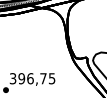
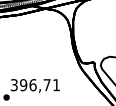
text: (51, 78) -> (55, 84), 396,75 -> 396,71

